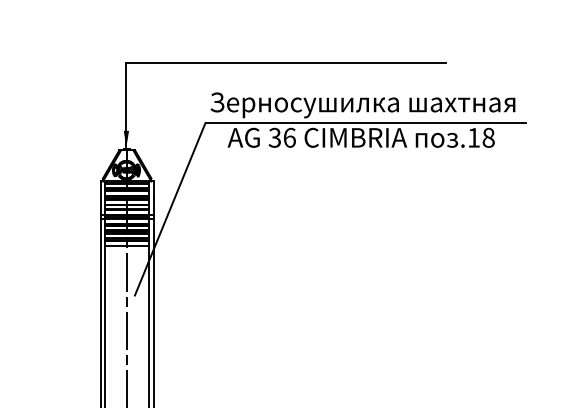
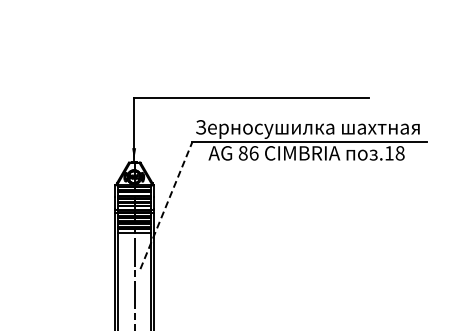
text: (273, 138) -> (242, 153), 36 -> 86
line: (170, 208) -> (166, 205), solid -> dashed

